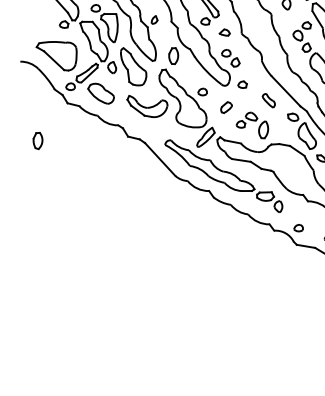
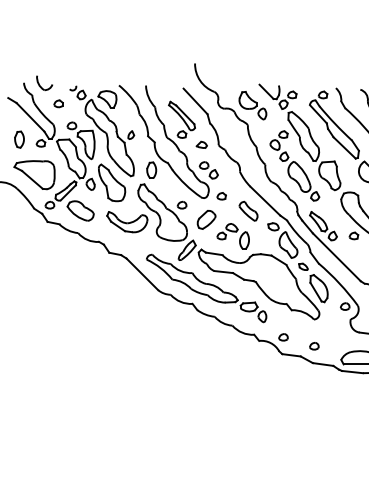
part: (268, 99) -> (248, 210), size x1.43
part: (226, 107) -> (206, 219), size x1.67
part: (37, 140) -> (19, 139), moved

